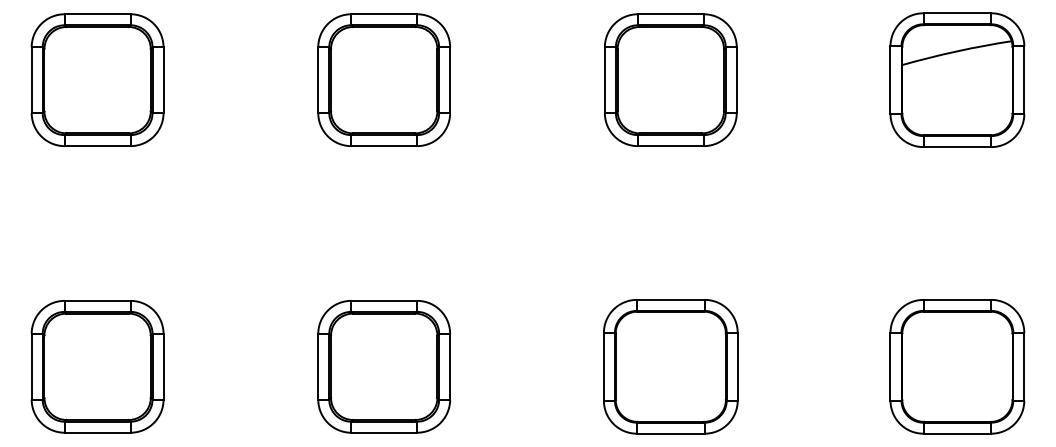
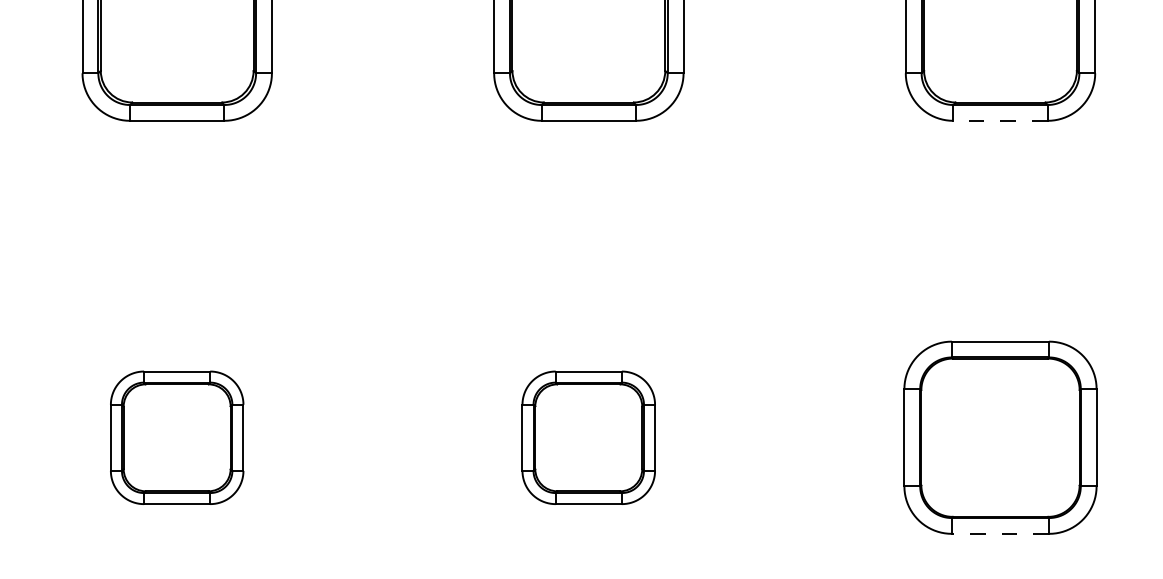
line: (670, 146) -> (1000, 121), solid -> dashed
part: (97, 366) -> (177, 437), size x0.7
part: (383, 366) -> (587, 437), size x0.7
line: (670, 433) -> (1000, 533), solid -> dashed

